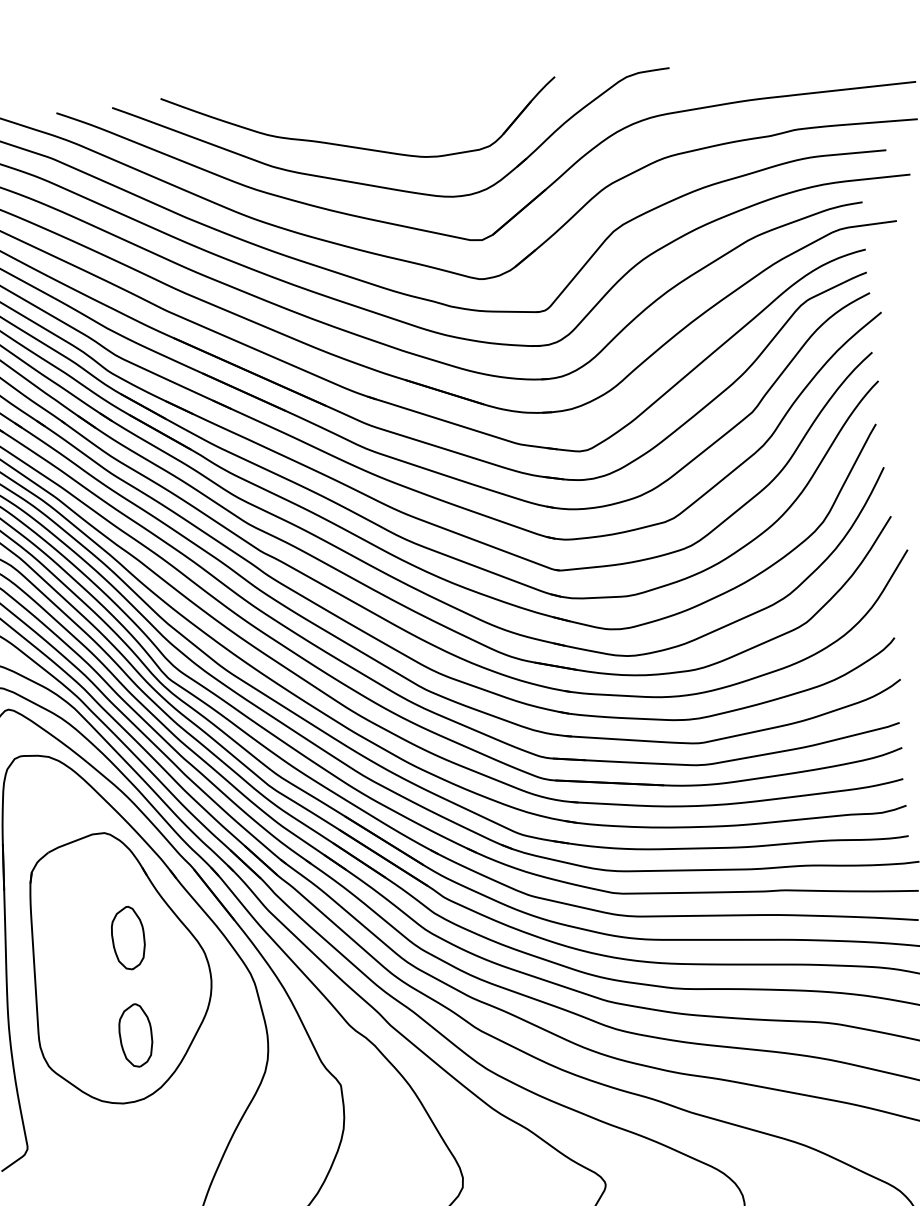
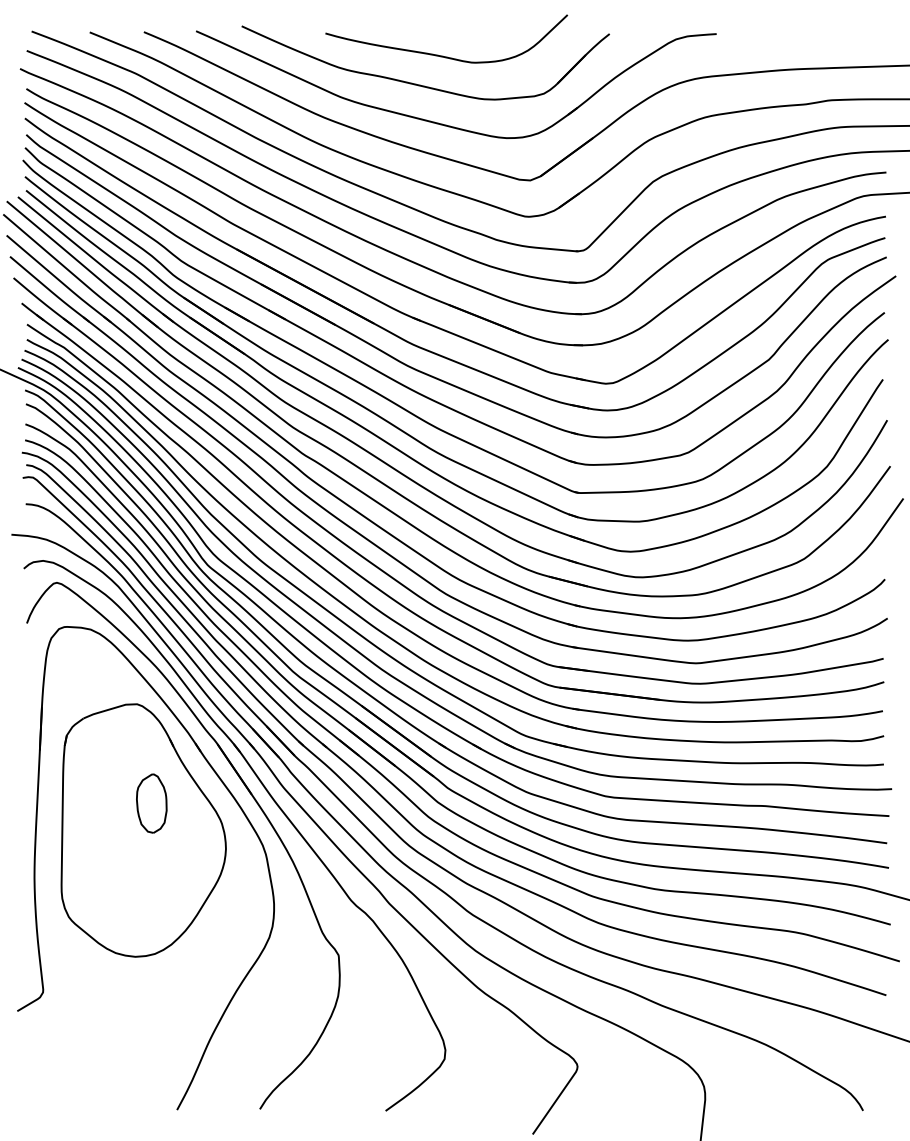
curve: (378, 113) -> (443, 55), added
part: (135, 1035) -> (151, 894), removed

